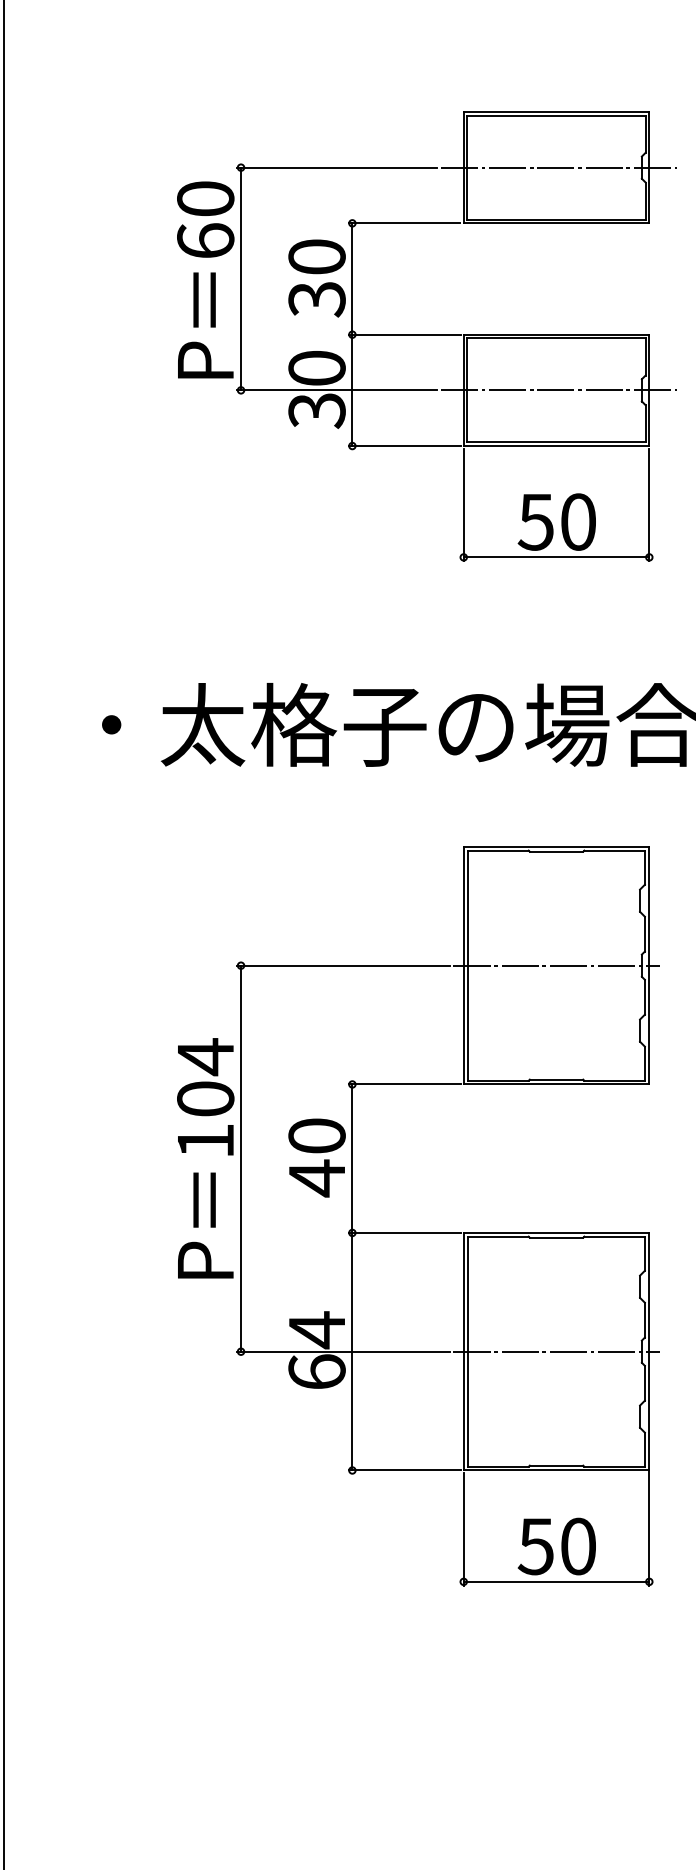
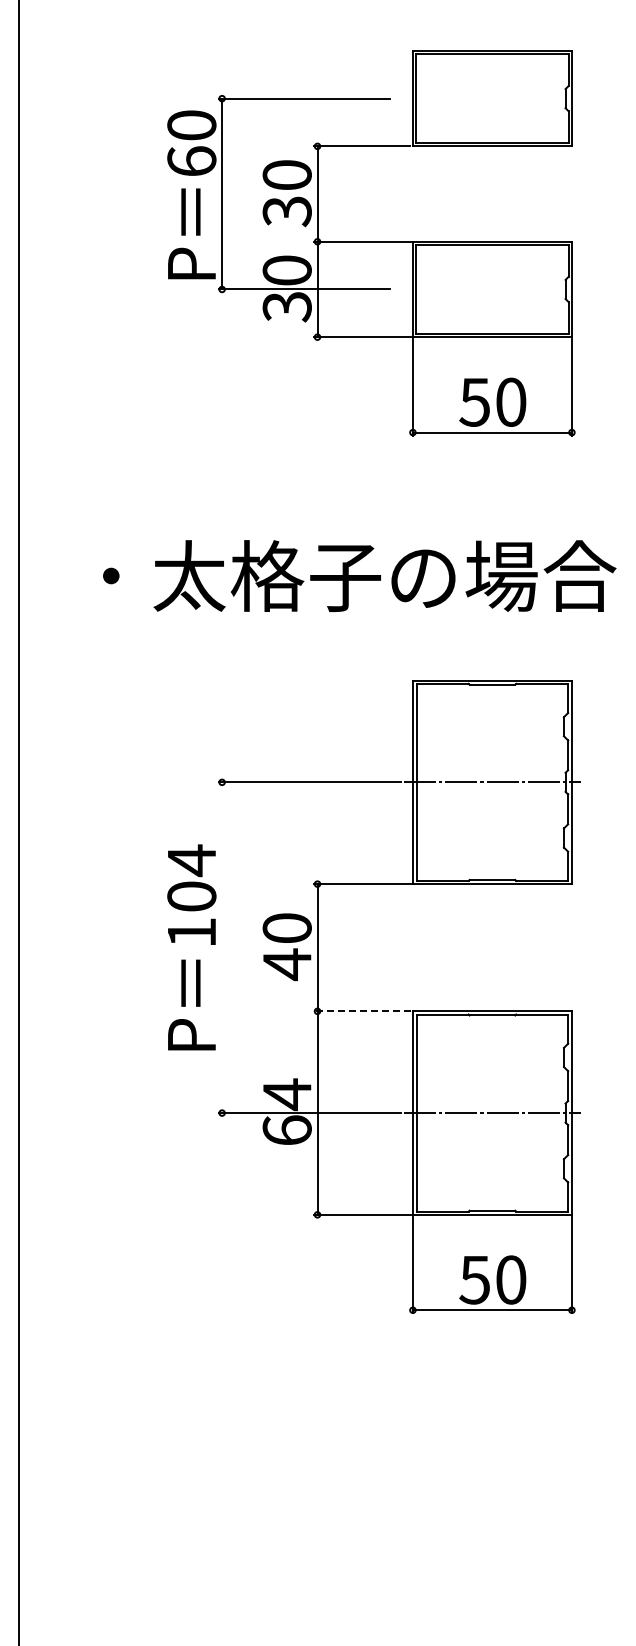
line: (558, 167) -> (494, 98), removed
line: (558, 390) -> (494, 289), removed
line: (241, 1158) -> (222, 947), removed
line: (404, 1233) -> (362, 1011), solid -> dashed

